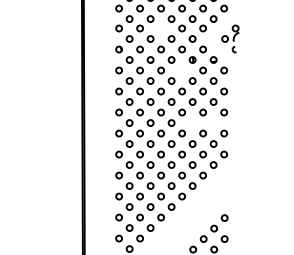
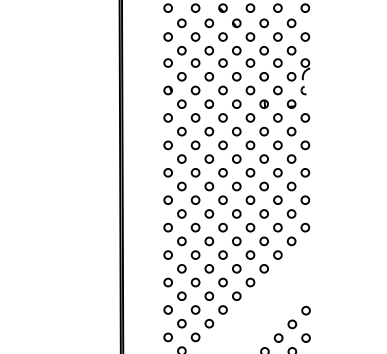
circle: (160, 28) -> (222, 62), added
part: (230, 38) -> (298, 76), moved
circle: (182, 70) -> (250, 117), added
circle: (192, 123) -> (263, 186), added
circle: (213, 123) -> (291, 186), added

